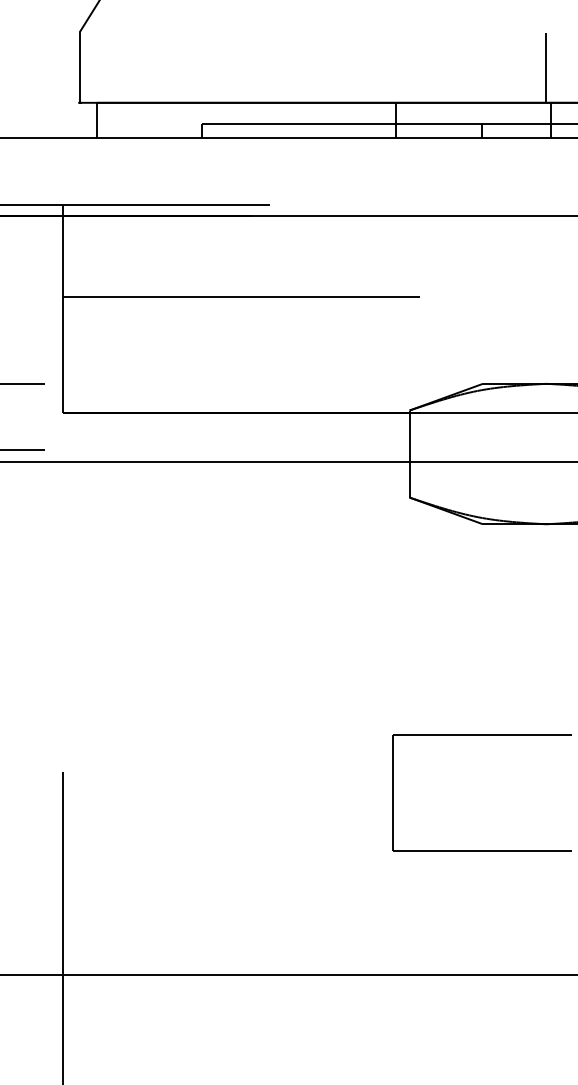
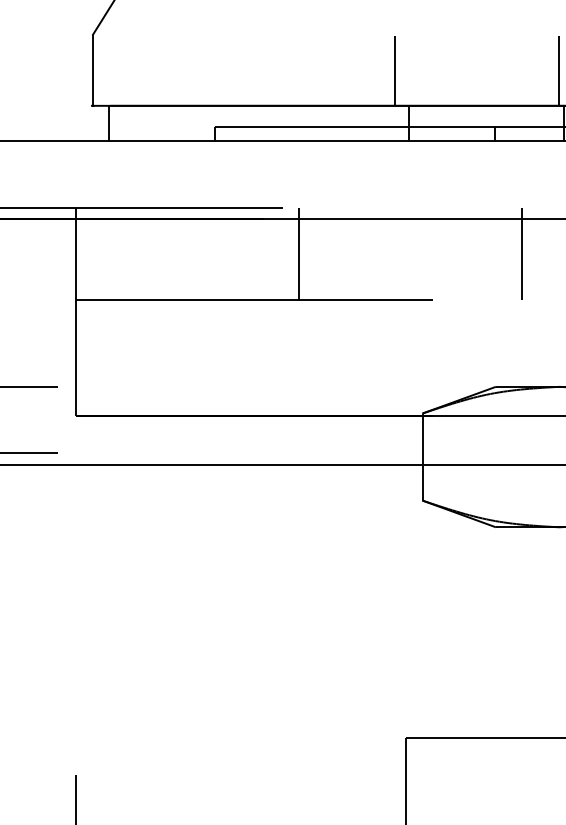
line: (381, 67) -> (394, 70), added
line: (285, 250) -> (298, 253), added
line: (508, 250) -> (521, 253), added

